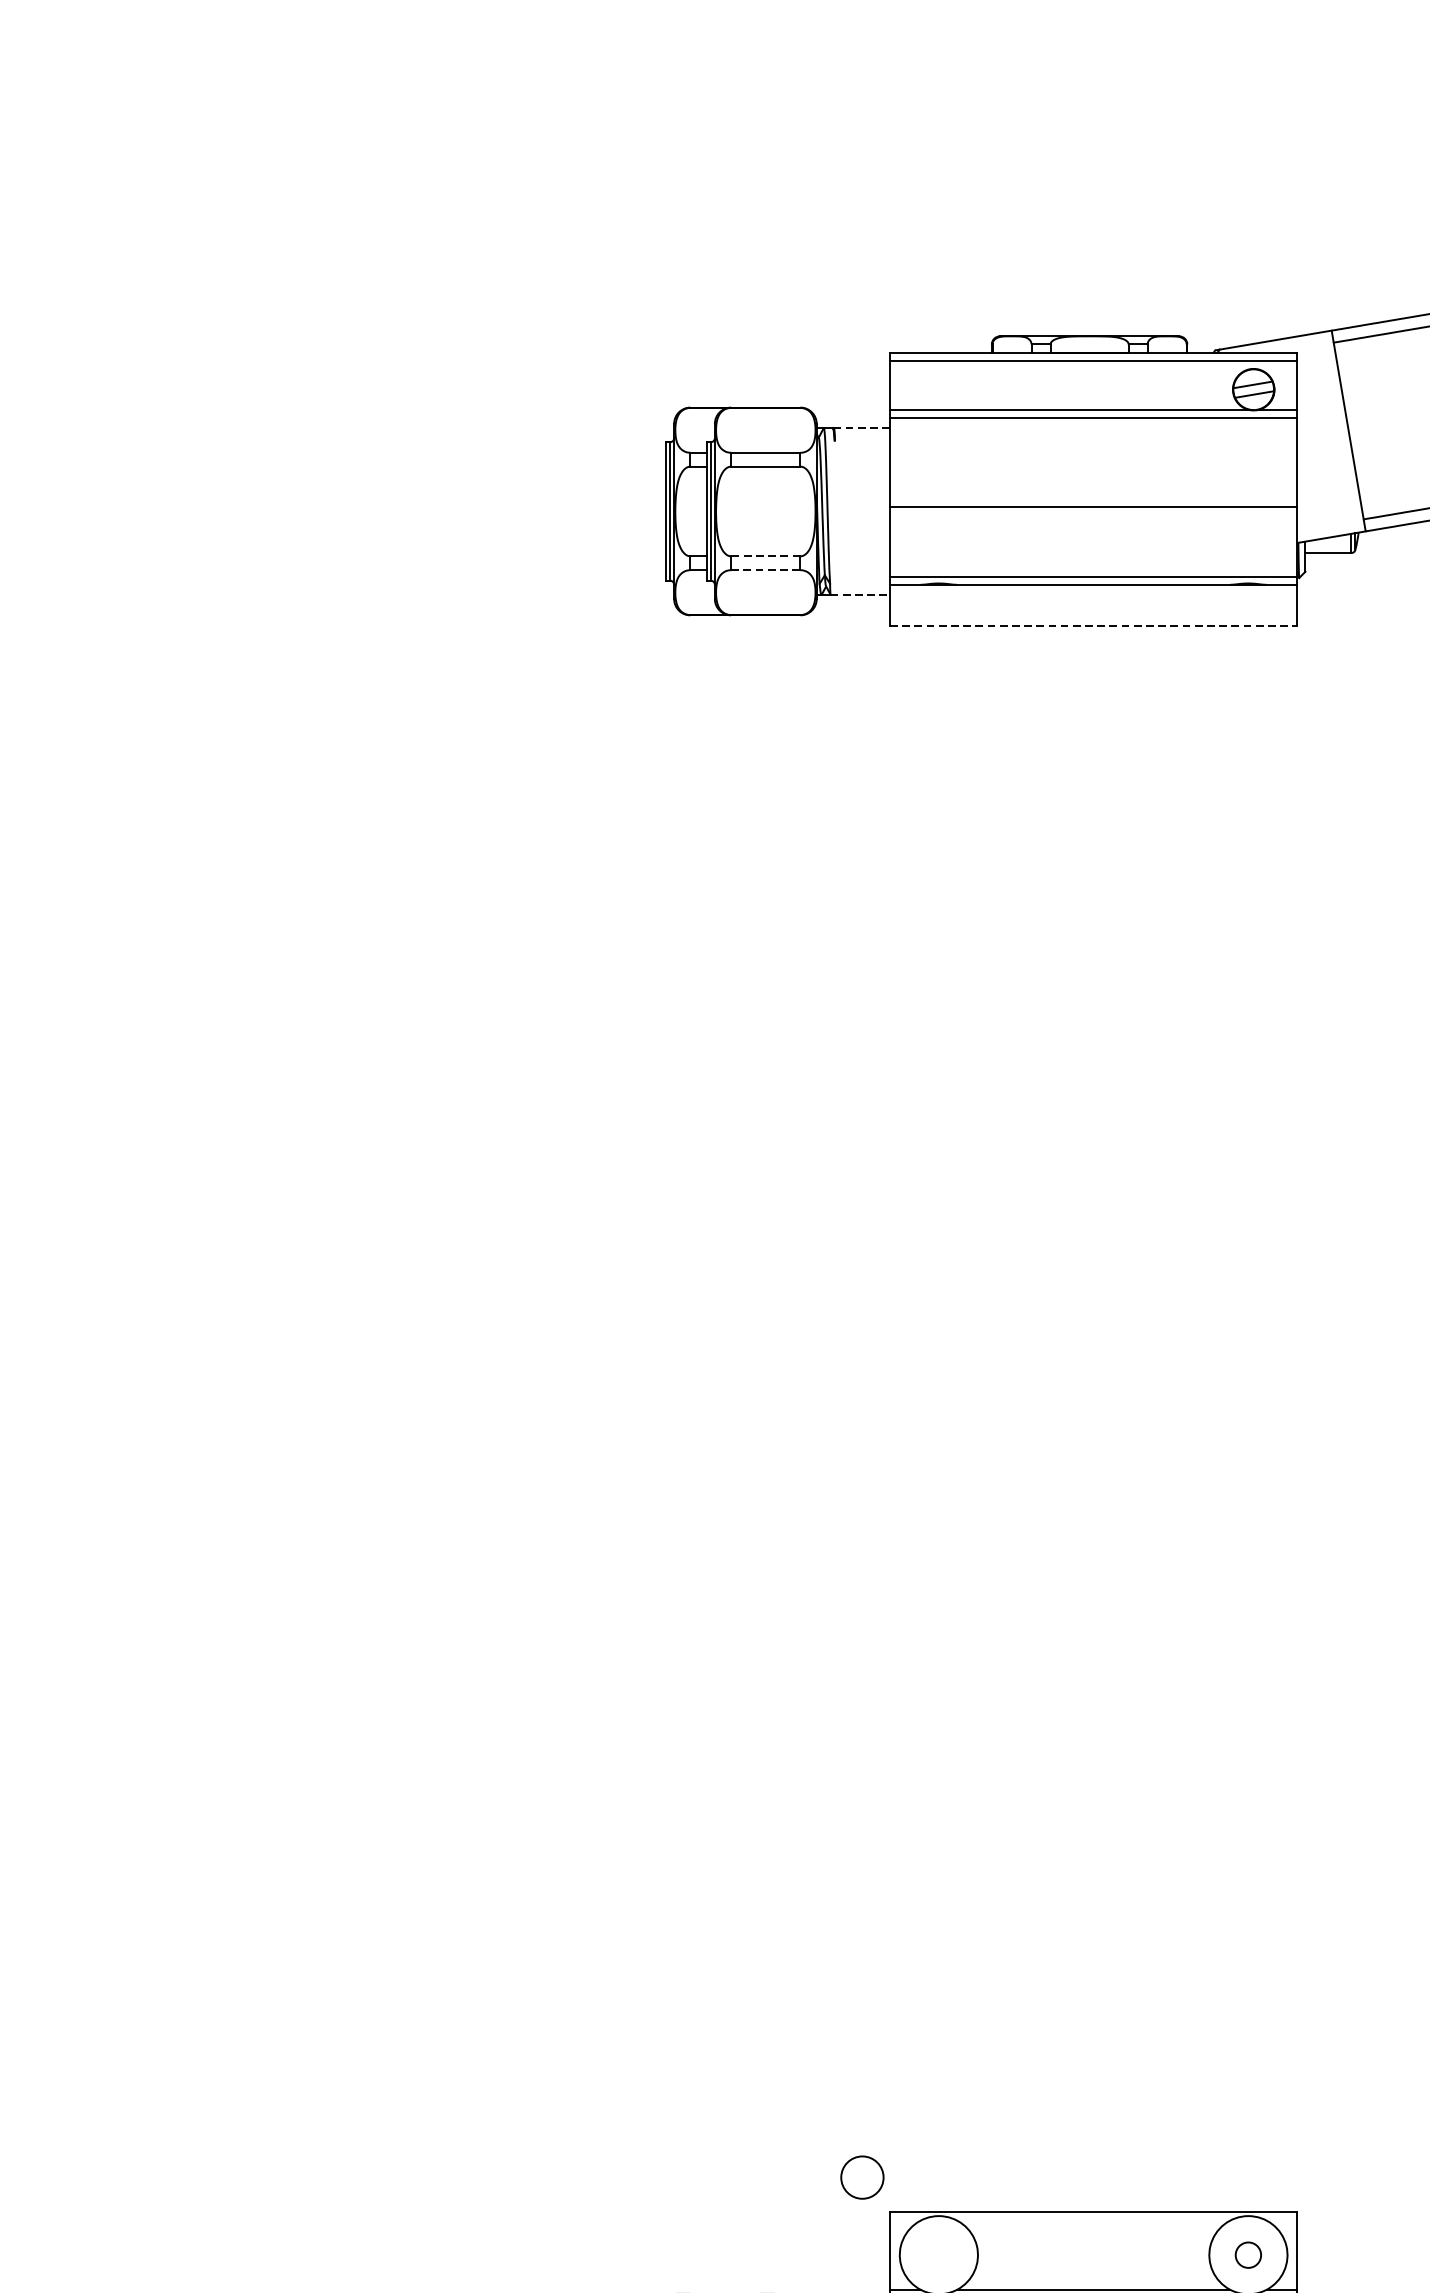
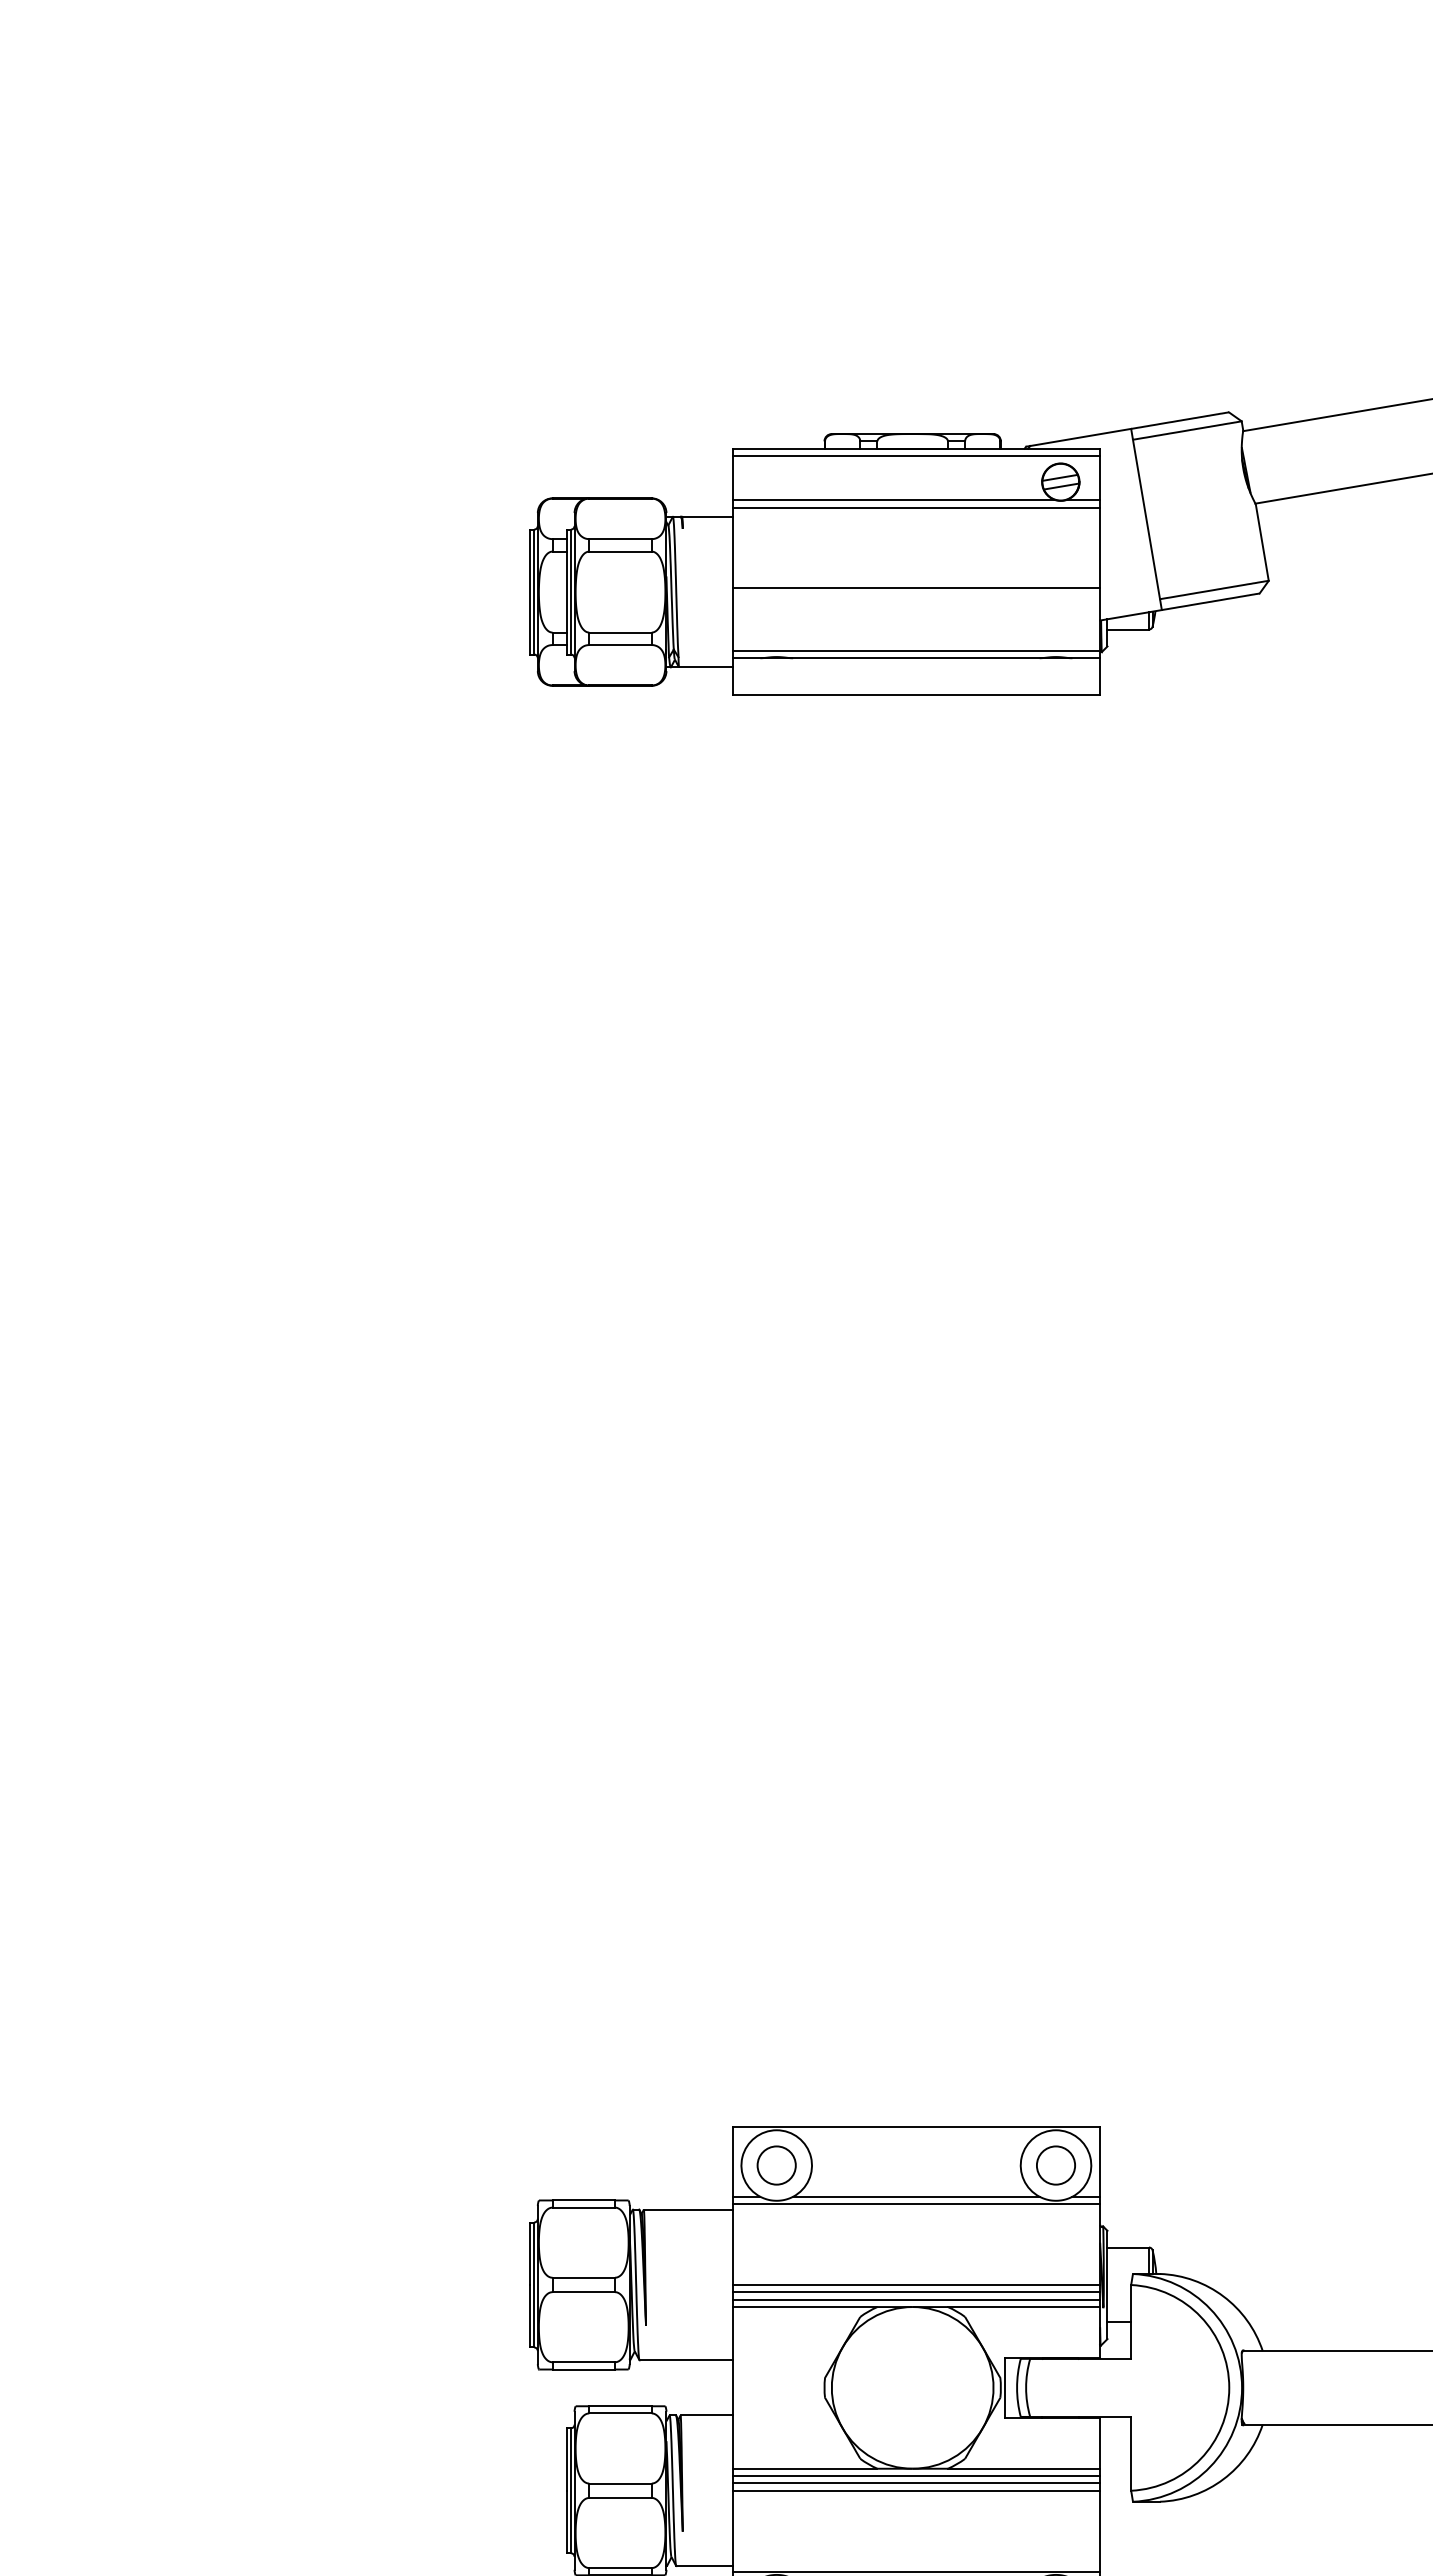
line: (861, 427) -> (706, 516), dashed -> solid
line: (765, 556) -> (620, 632), dashed -> solid
line: (766, 570) -> (621, 645), dashed -> solid
line: (859, 595) -> (705, 667), dashed -> solid
line: (1093, 624) -> (916, 694), dashed -> solid
circle: (862, 2177) -> (776, 2165), moved
circle: (1247, 2255) -> (1055, 2165), size x1.67

